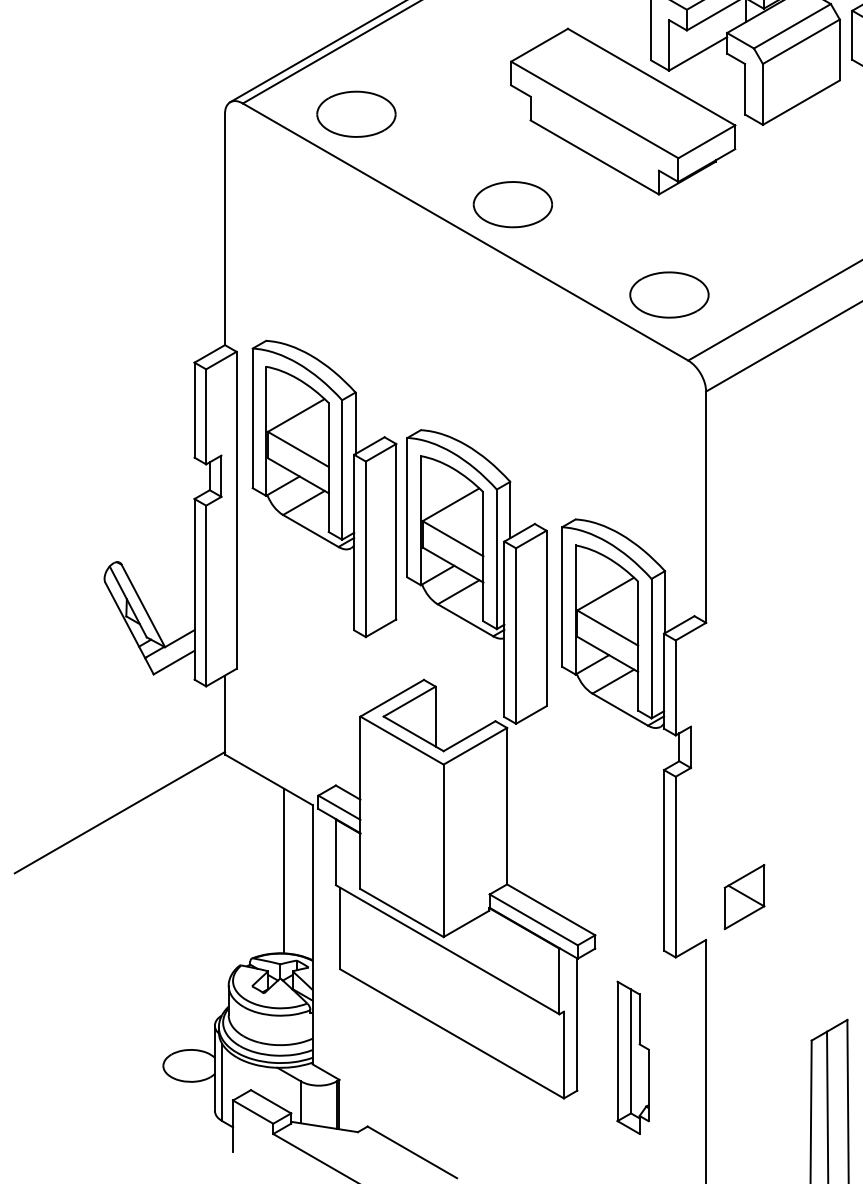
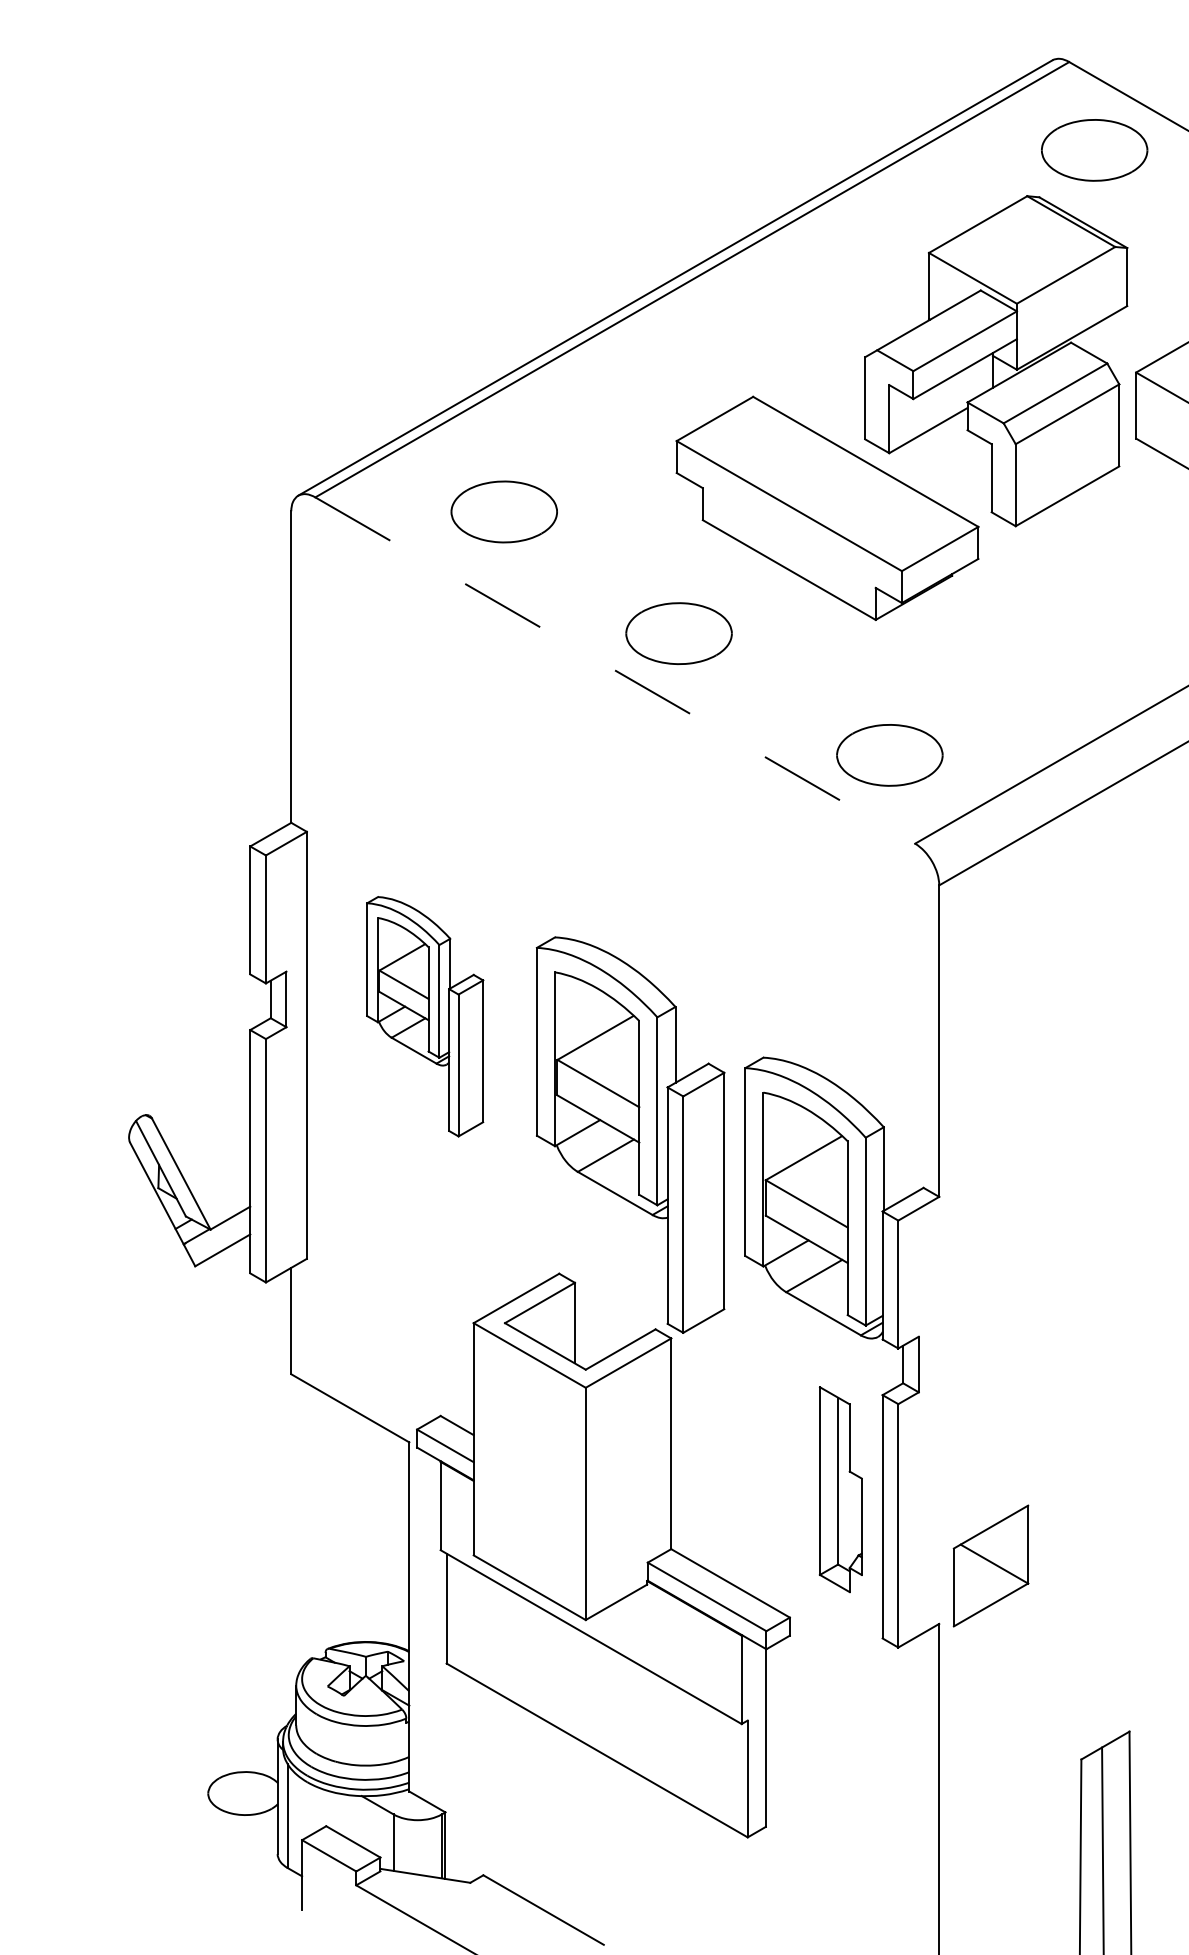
part: (355, 113) -> (503, 511), moved
line: (465, 232) -> (615, 670), solid -> dashed
part: (323, 488) -> (424, 1016), size x0.6
line: (119, 812) -> (149, 1452), removed
line: (283, 871) -> (370, 1531), removed
part: (744, 897) -> (990, 1566), size x1.4
part: (632, 1057) -> (840, 1489), moved

